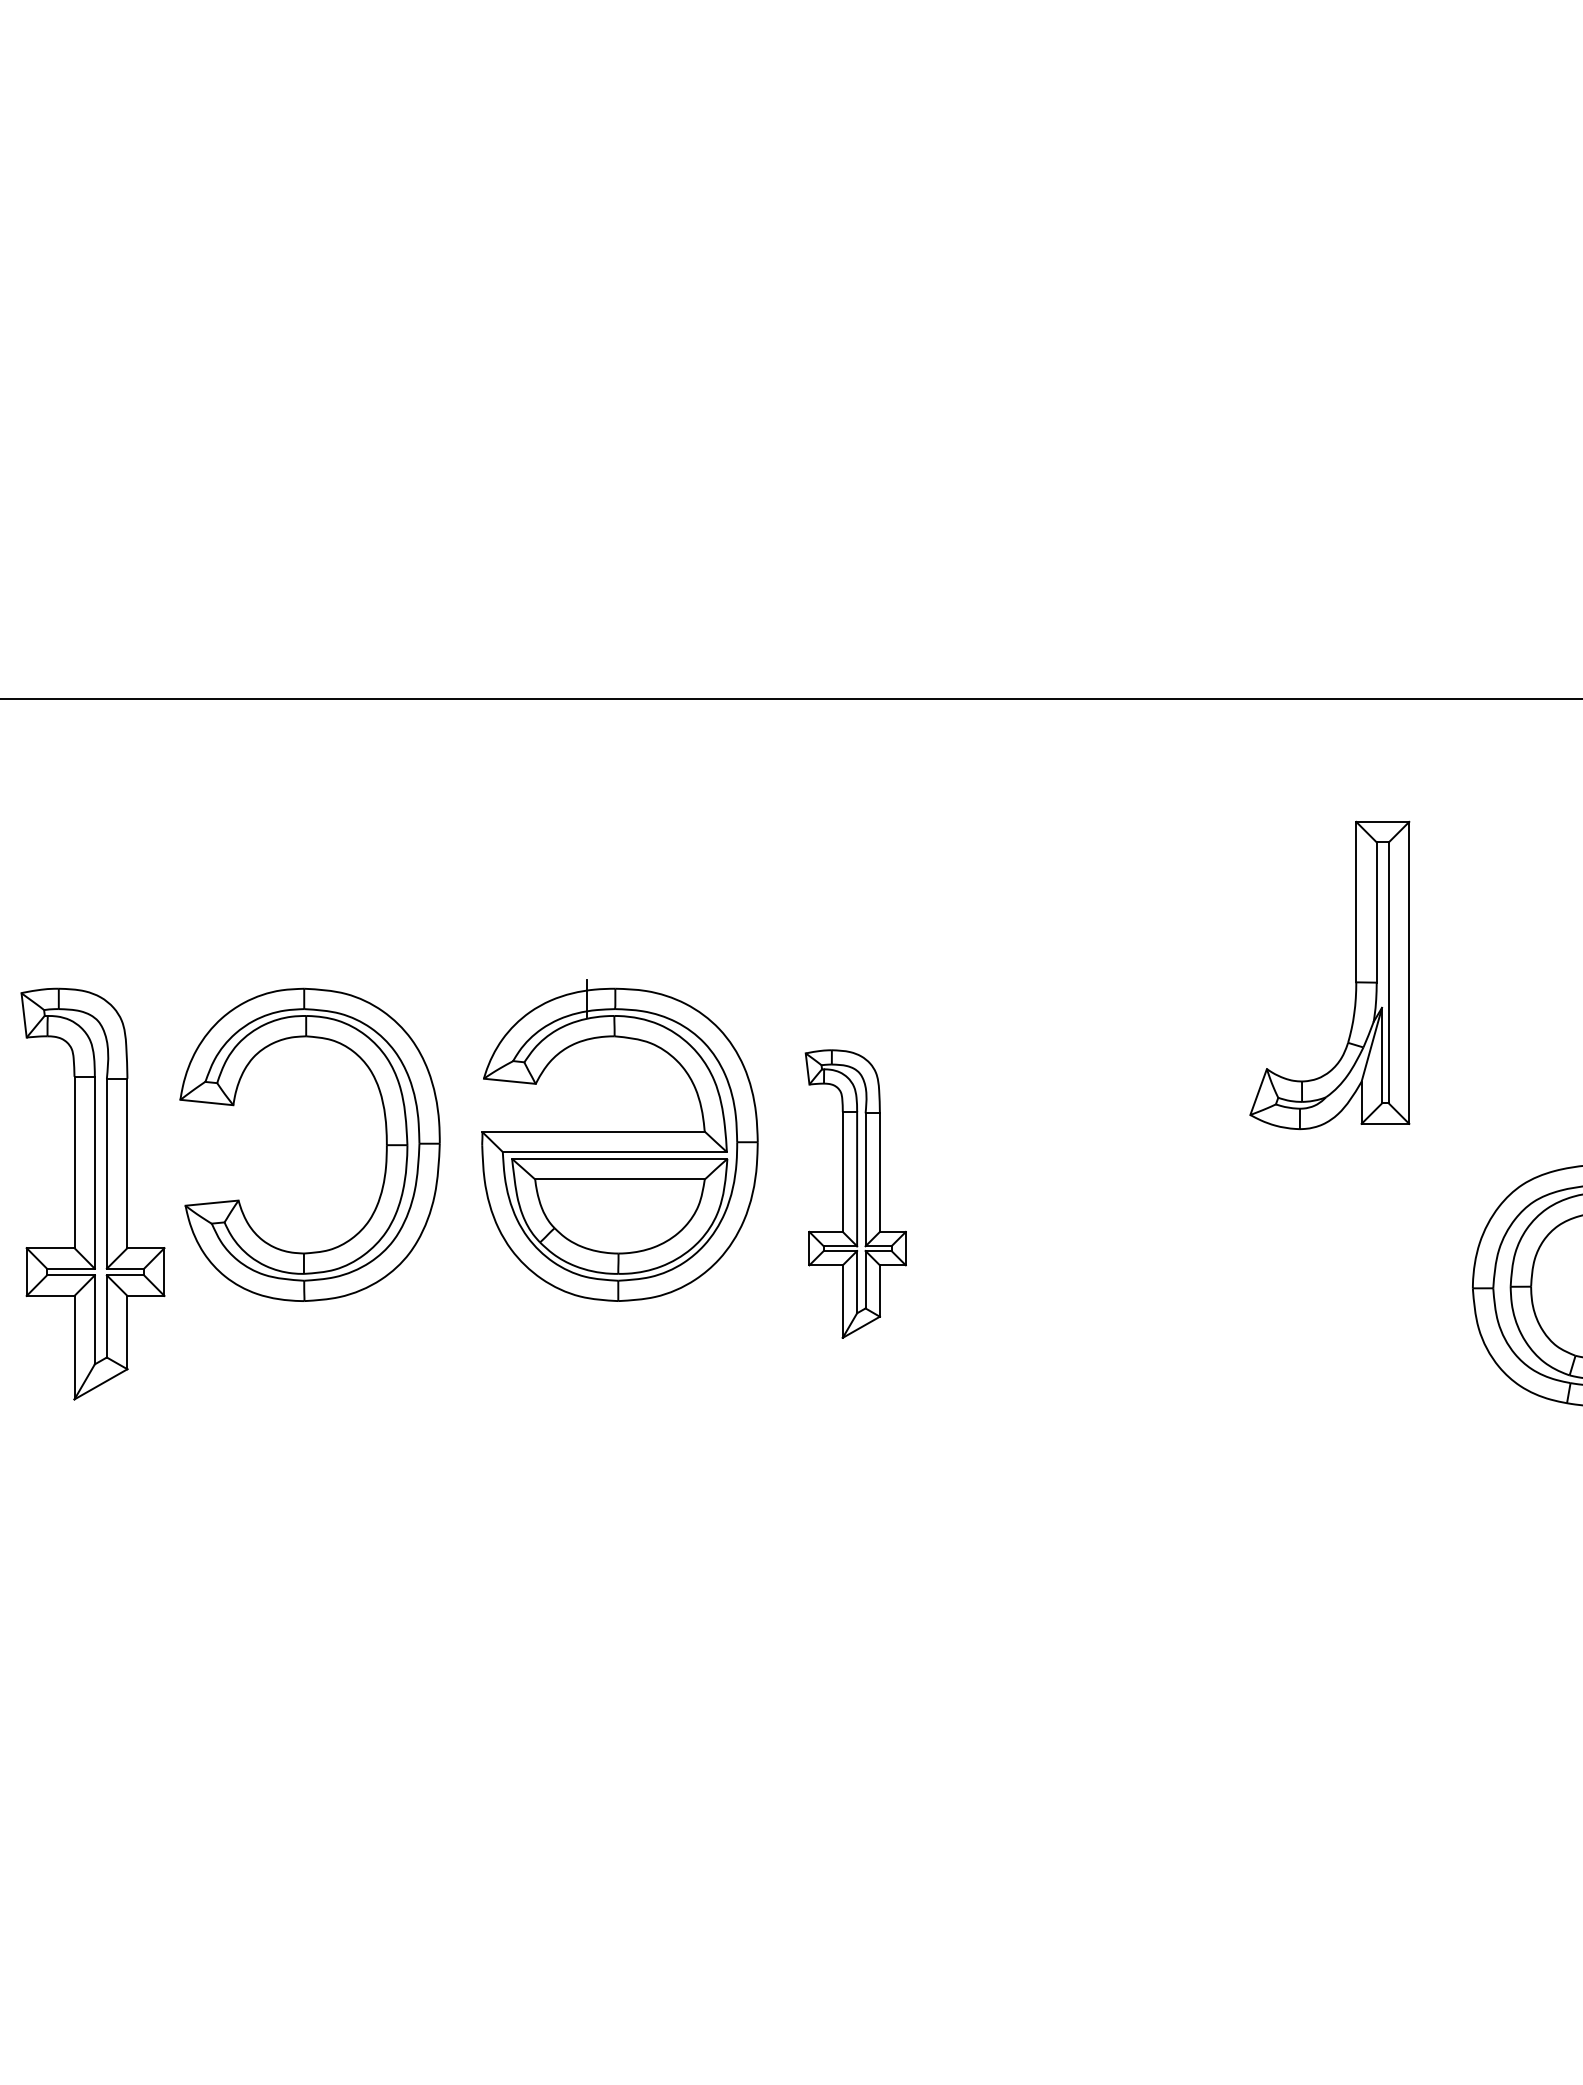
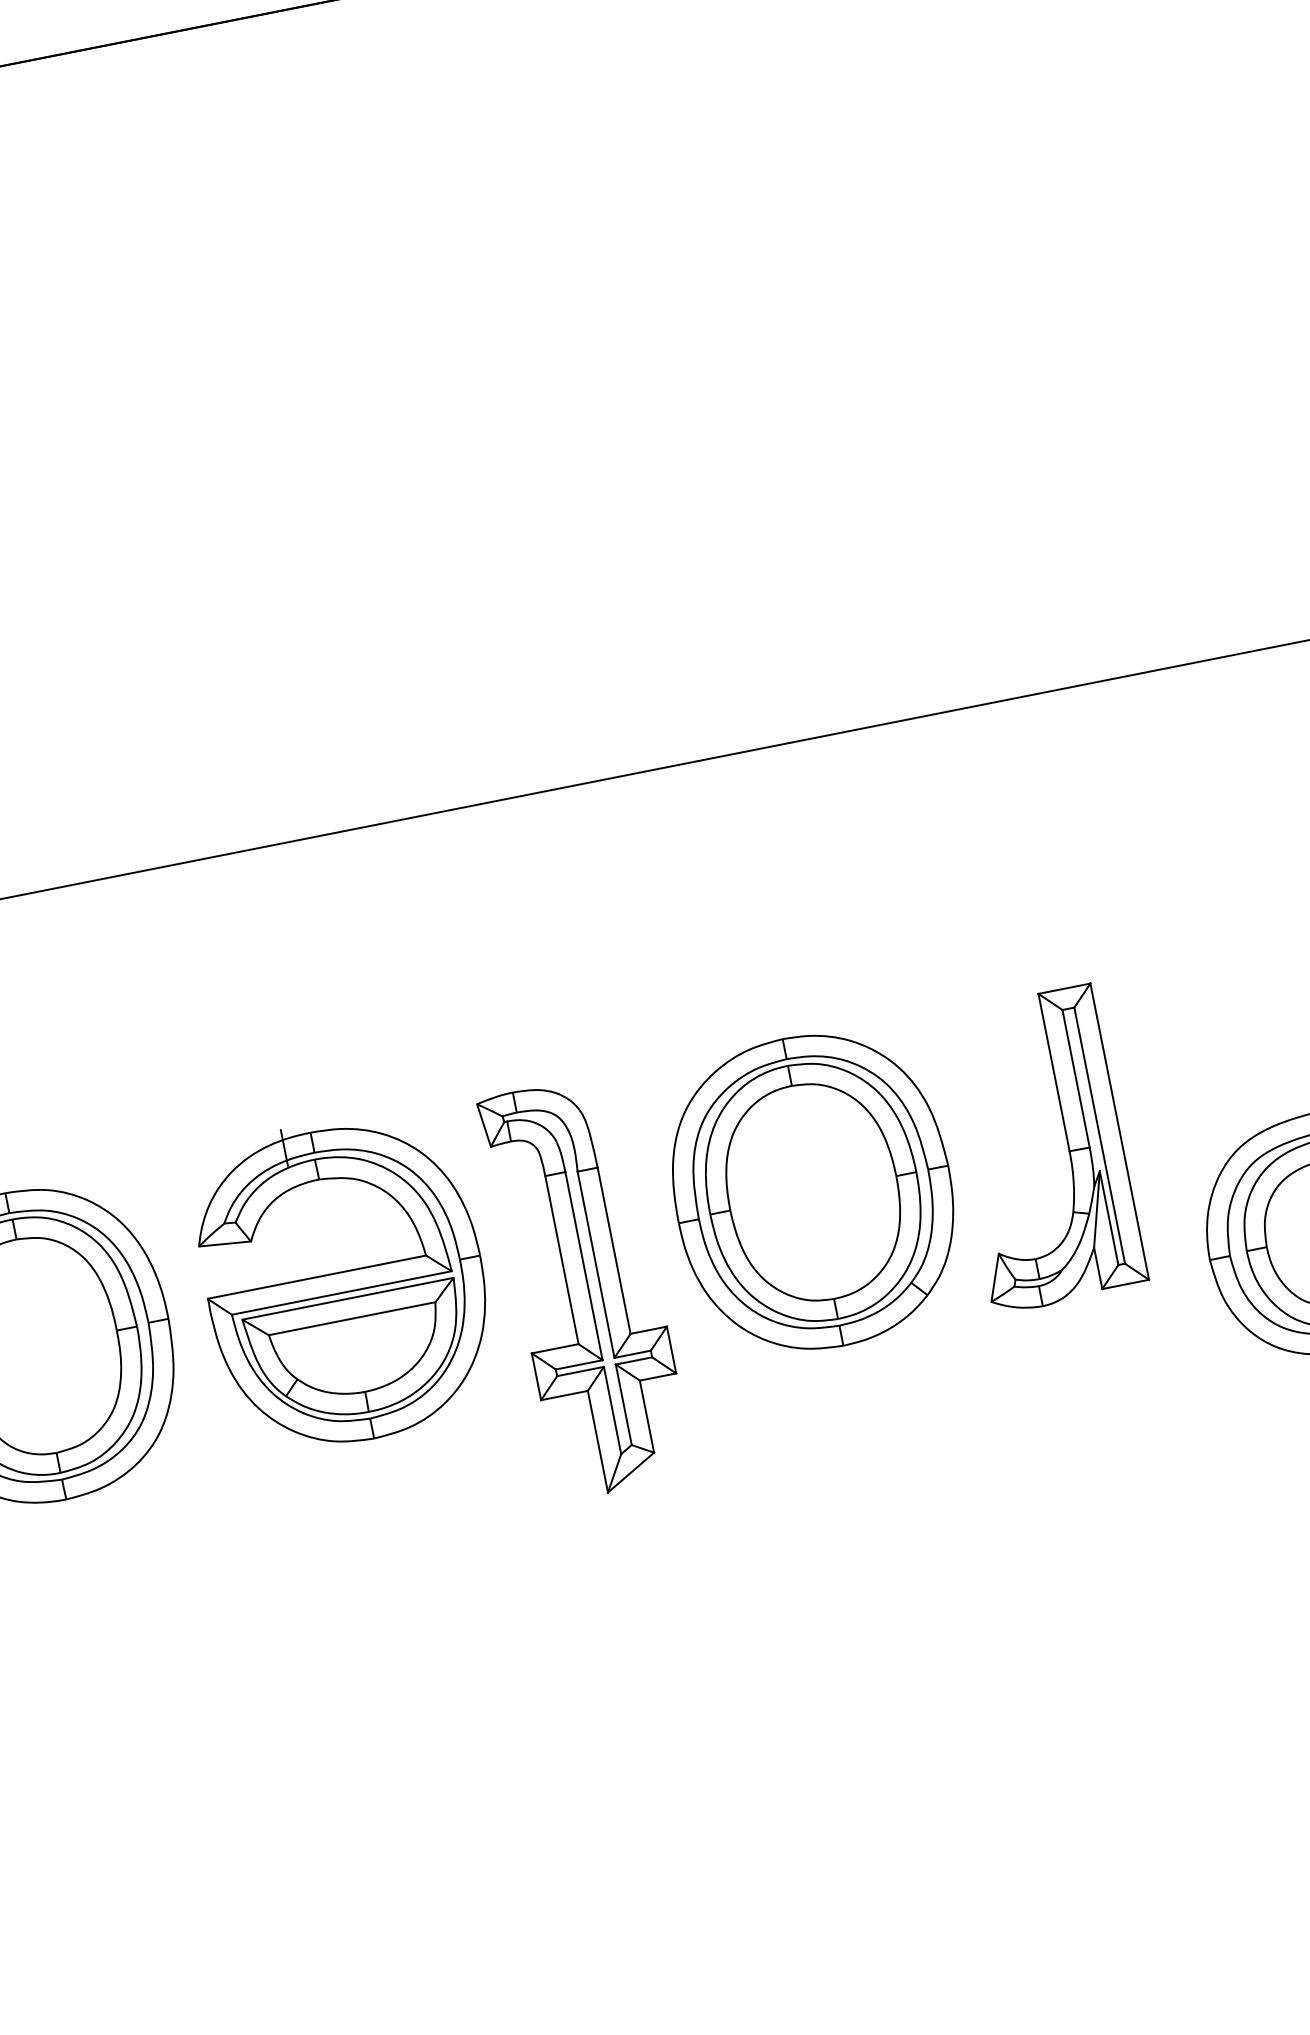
part: (1355, 975) -> (1067, 1144), moved
part: (1096, 1144) -> (812, 1192), added
part: (855, 1193) -> (585, 1286), size x1.43

